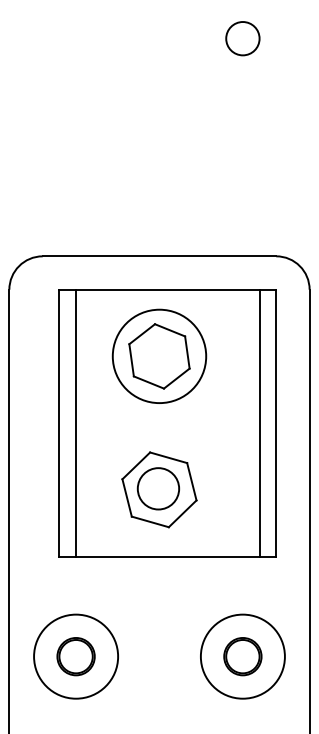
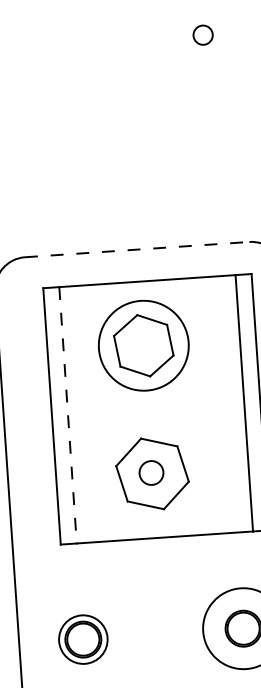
circle: (242, 38) -> (202, 34), size x0.6
line: (159, 256) -> (137, 249), solid -> dashed
line: (76, 423) -> (68, 415), solid -> dashed
circle: (158, 488) -> (151, 472), size x0.6
circle: (76, 656) -> (83, 639), size x0.6

